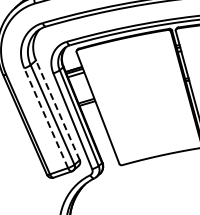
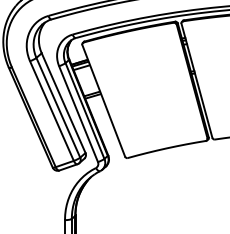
line: (57, 109) -> (63, 102), dashed -> solid
line: (45, 117) -> (51, 110), dashed -> solid

